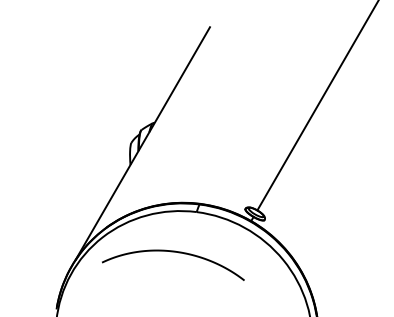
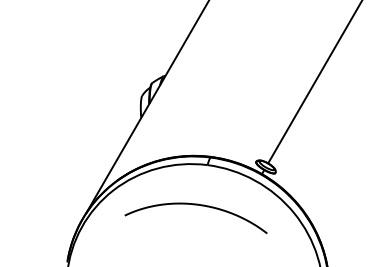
curve: (173, 252) -> (196, 205), moved

